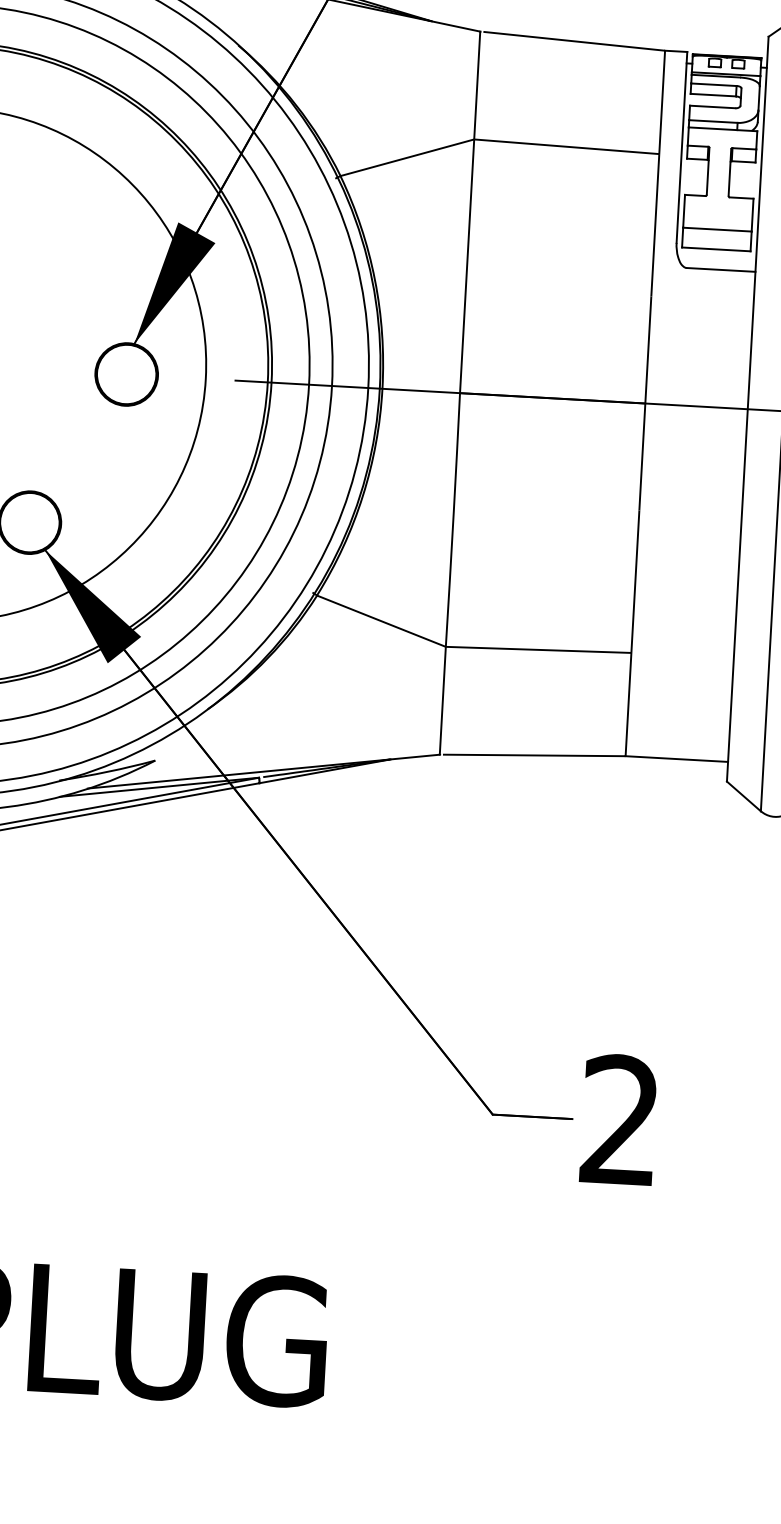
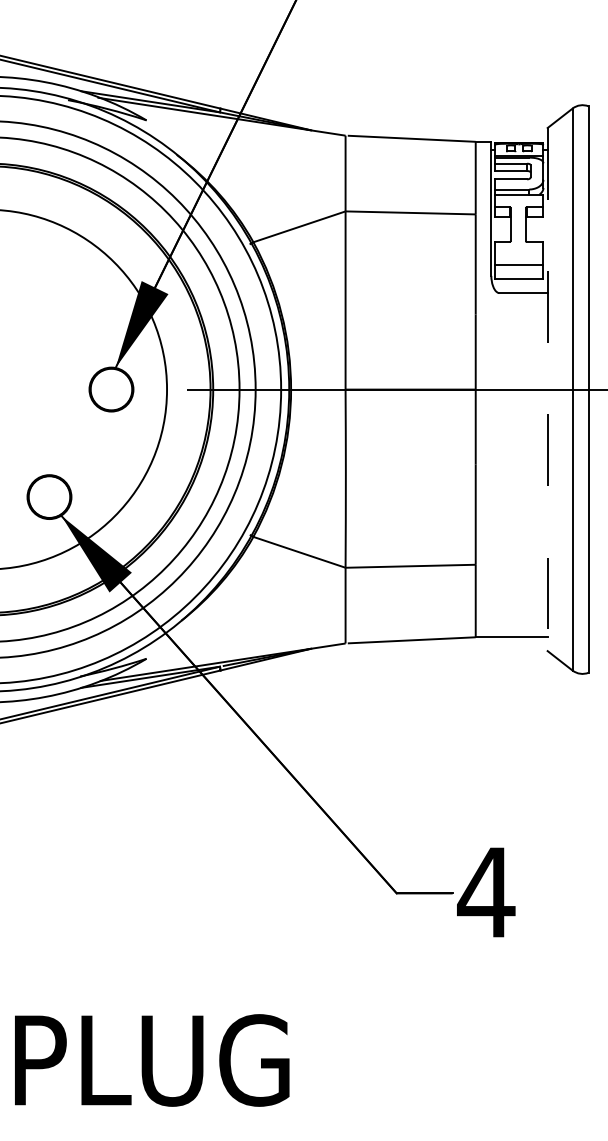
line: (747, 409) -> (547, 389), solid -> dashed
text: (620, 1119) -> (486, 891), 2 -> 4

